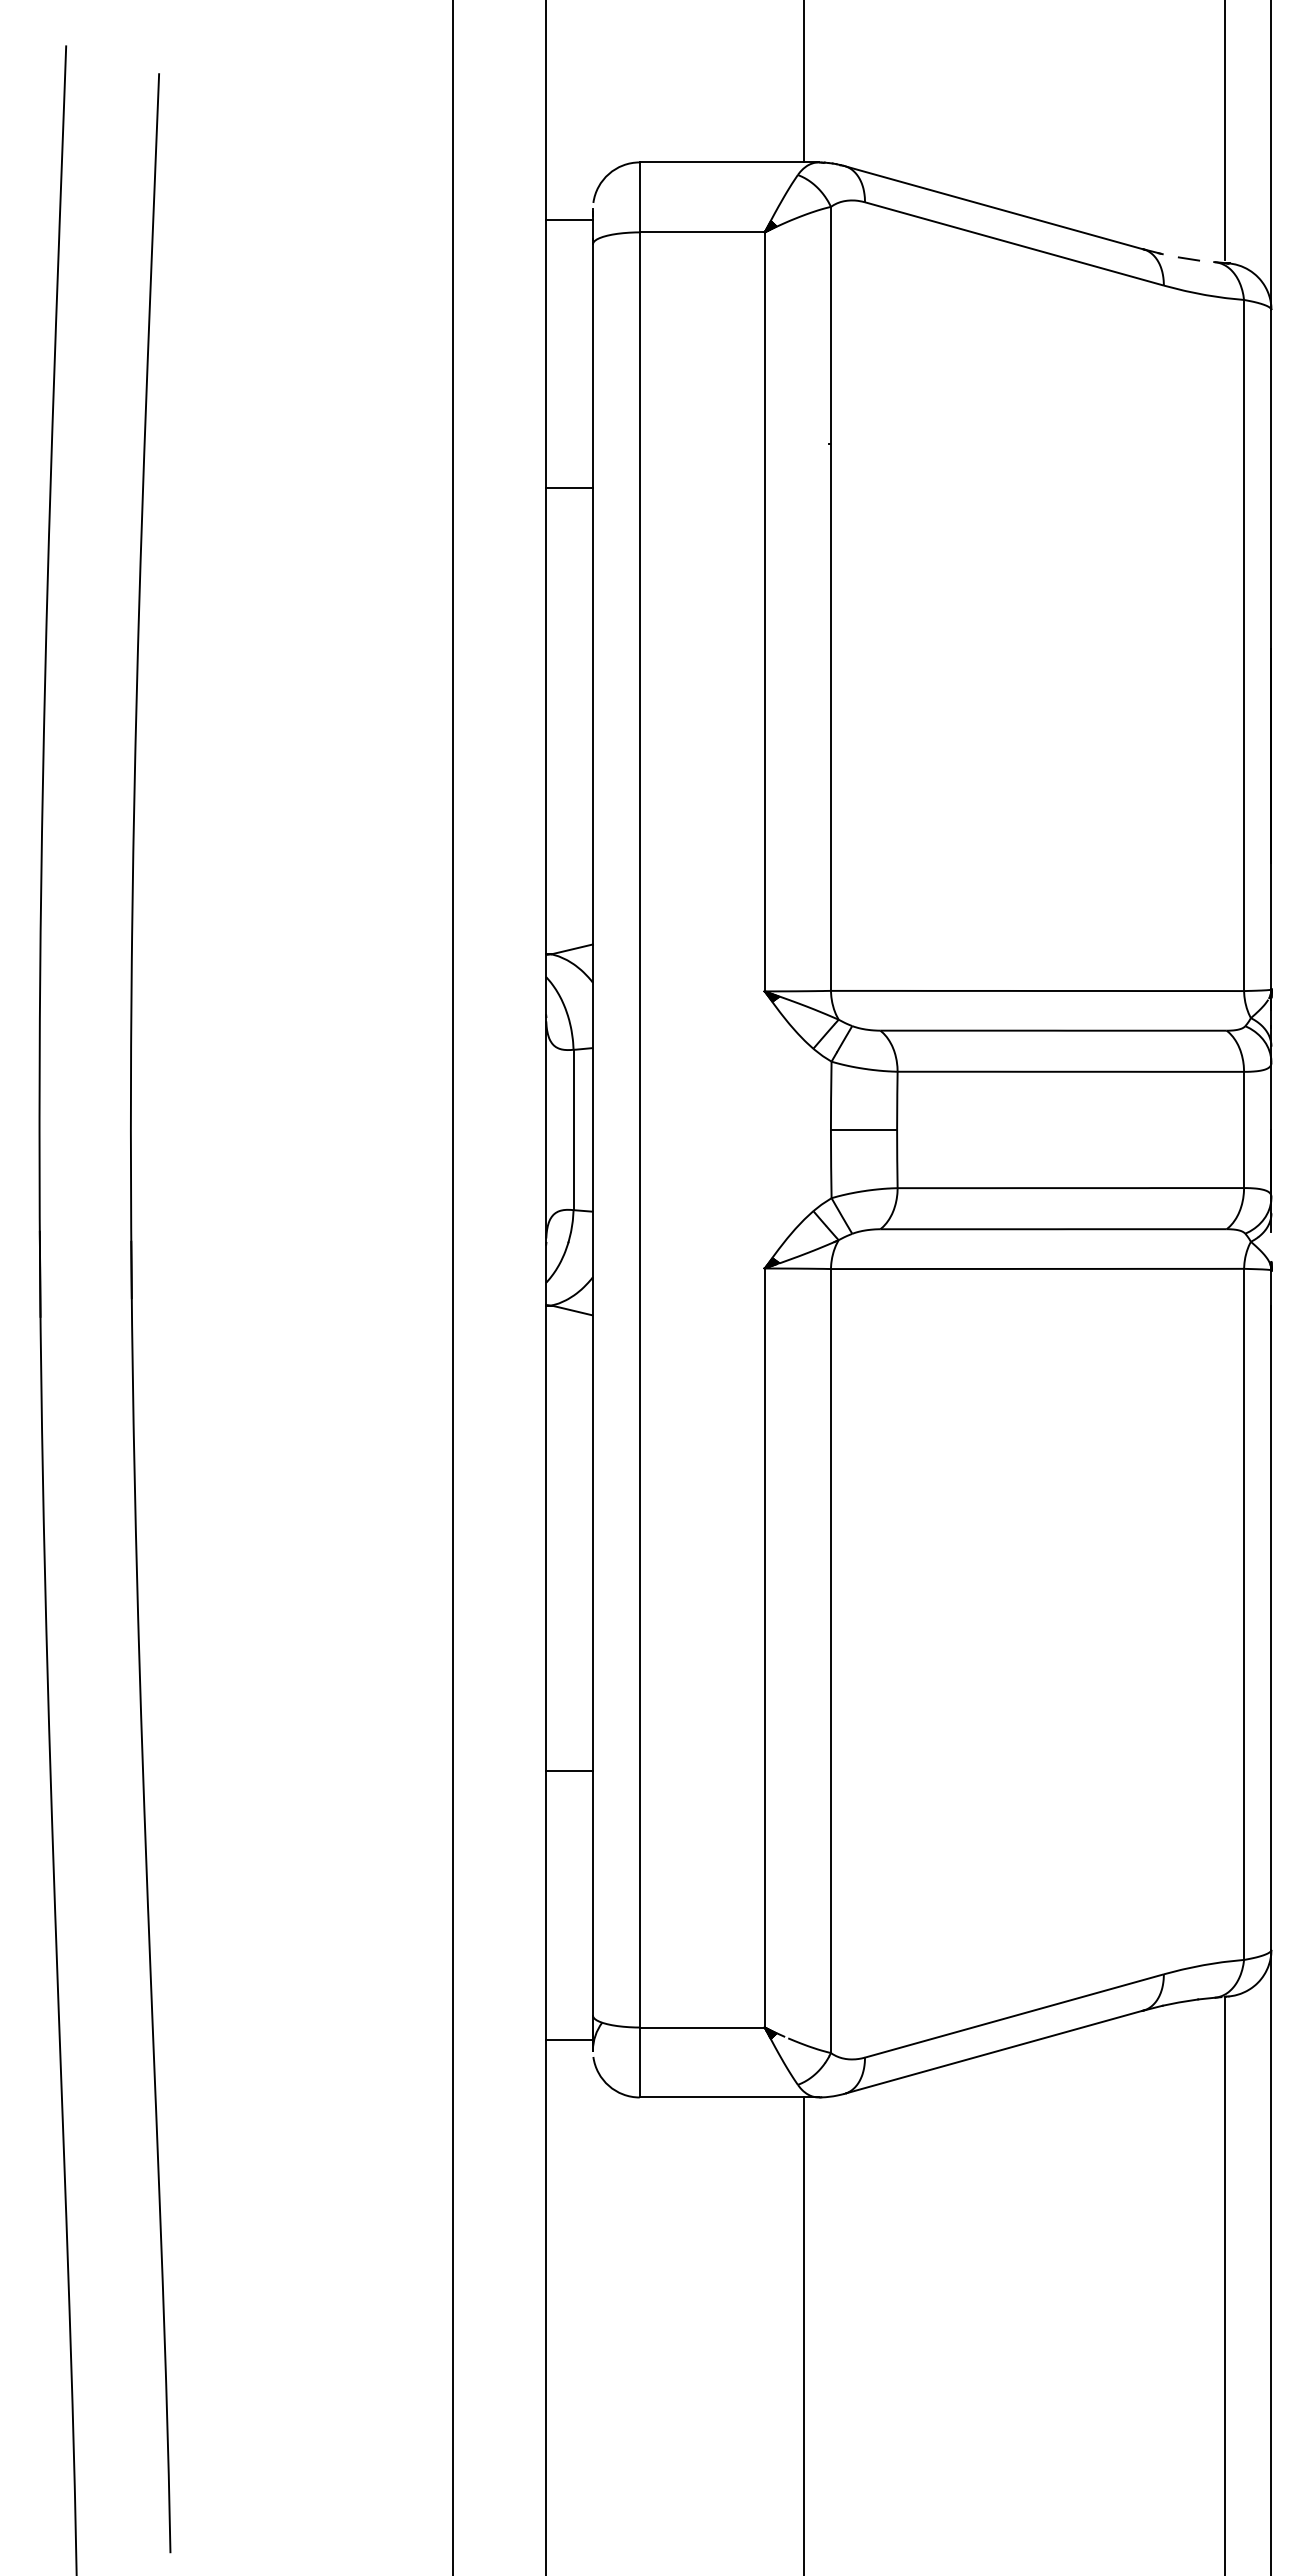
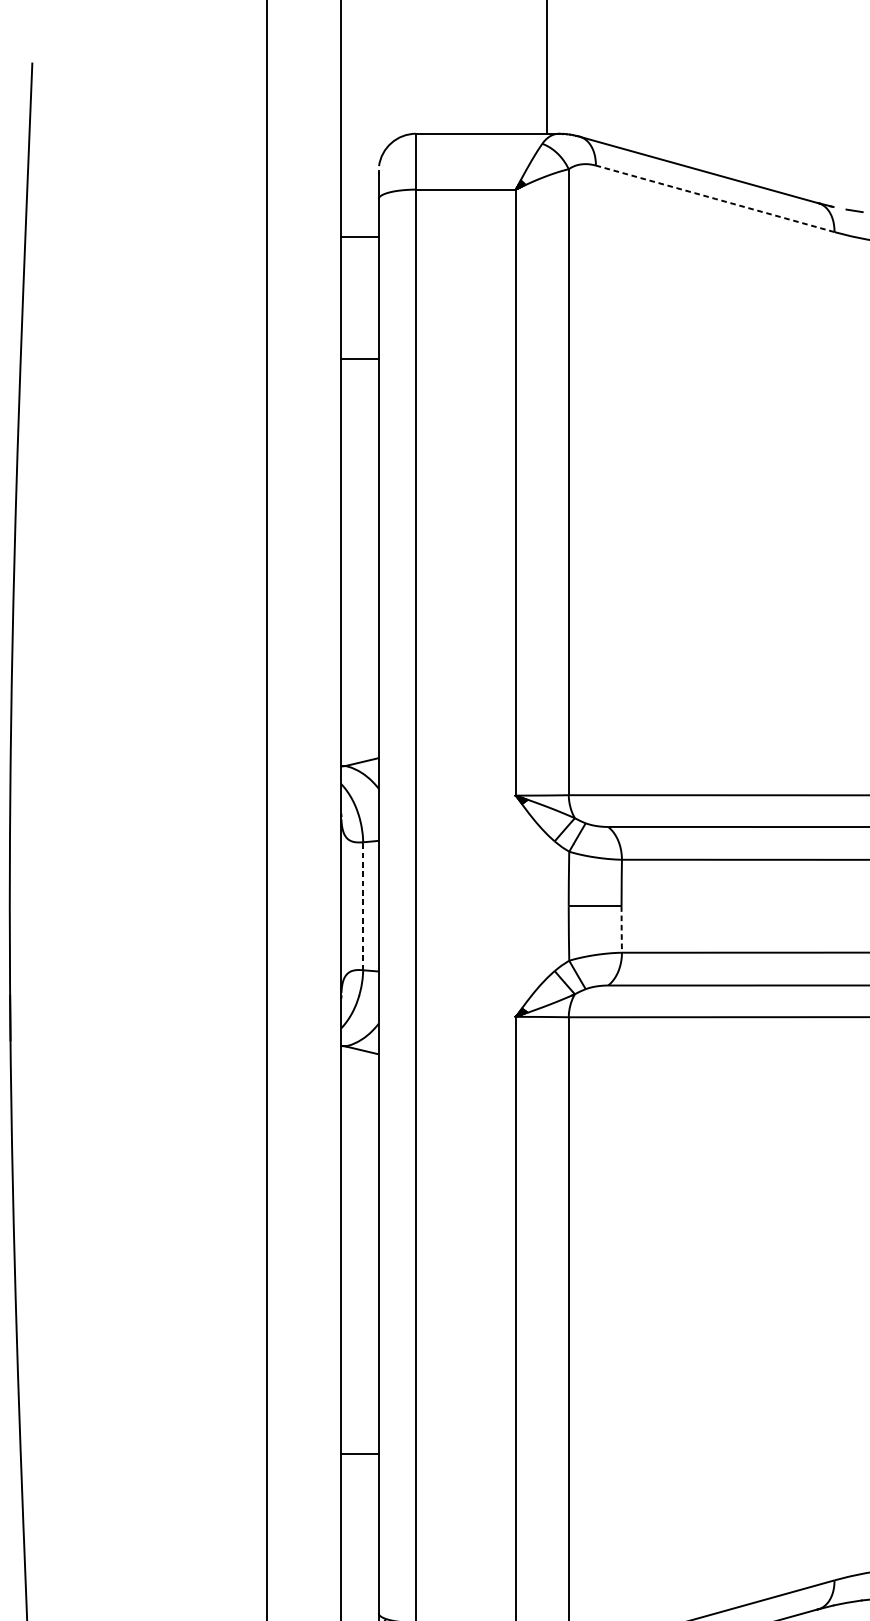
line: (569, 219) -> (359, 236), moved
line: (1014, 243) -> (715, 198), solid -> dashed
line: (569, 488) -> (359, 358), moved
line: (573, 1129) -> (363, 905), solid -> dashed
line: (897, 1160) -> (621, 930), solid -> dashed
line: (569, 1771) -> (359, 1453), moved

